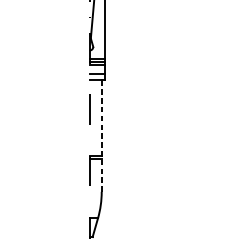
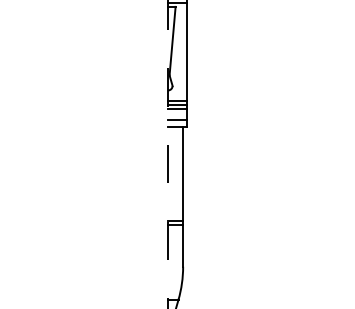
line: (102, 136) -> (183, 197), dashed -> solid

